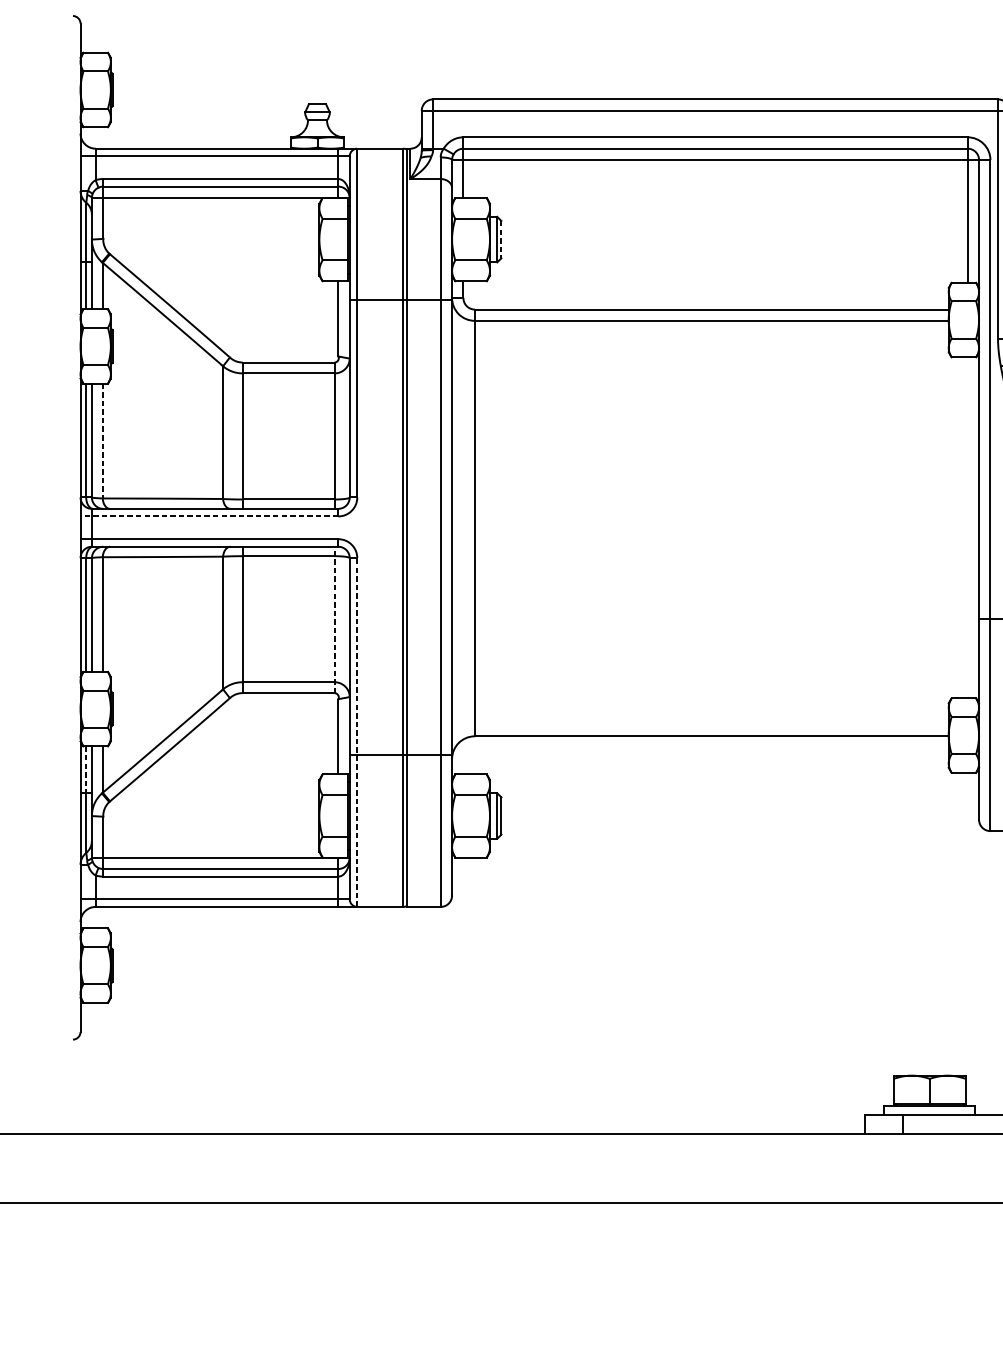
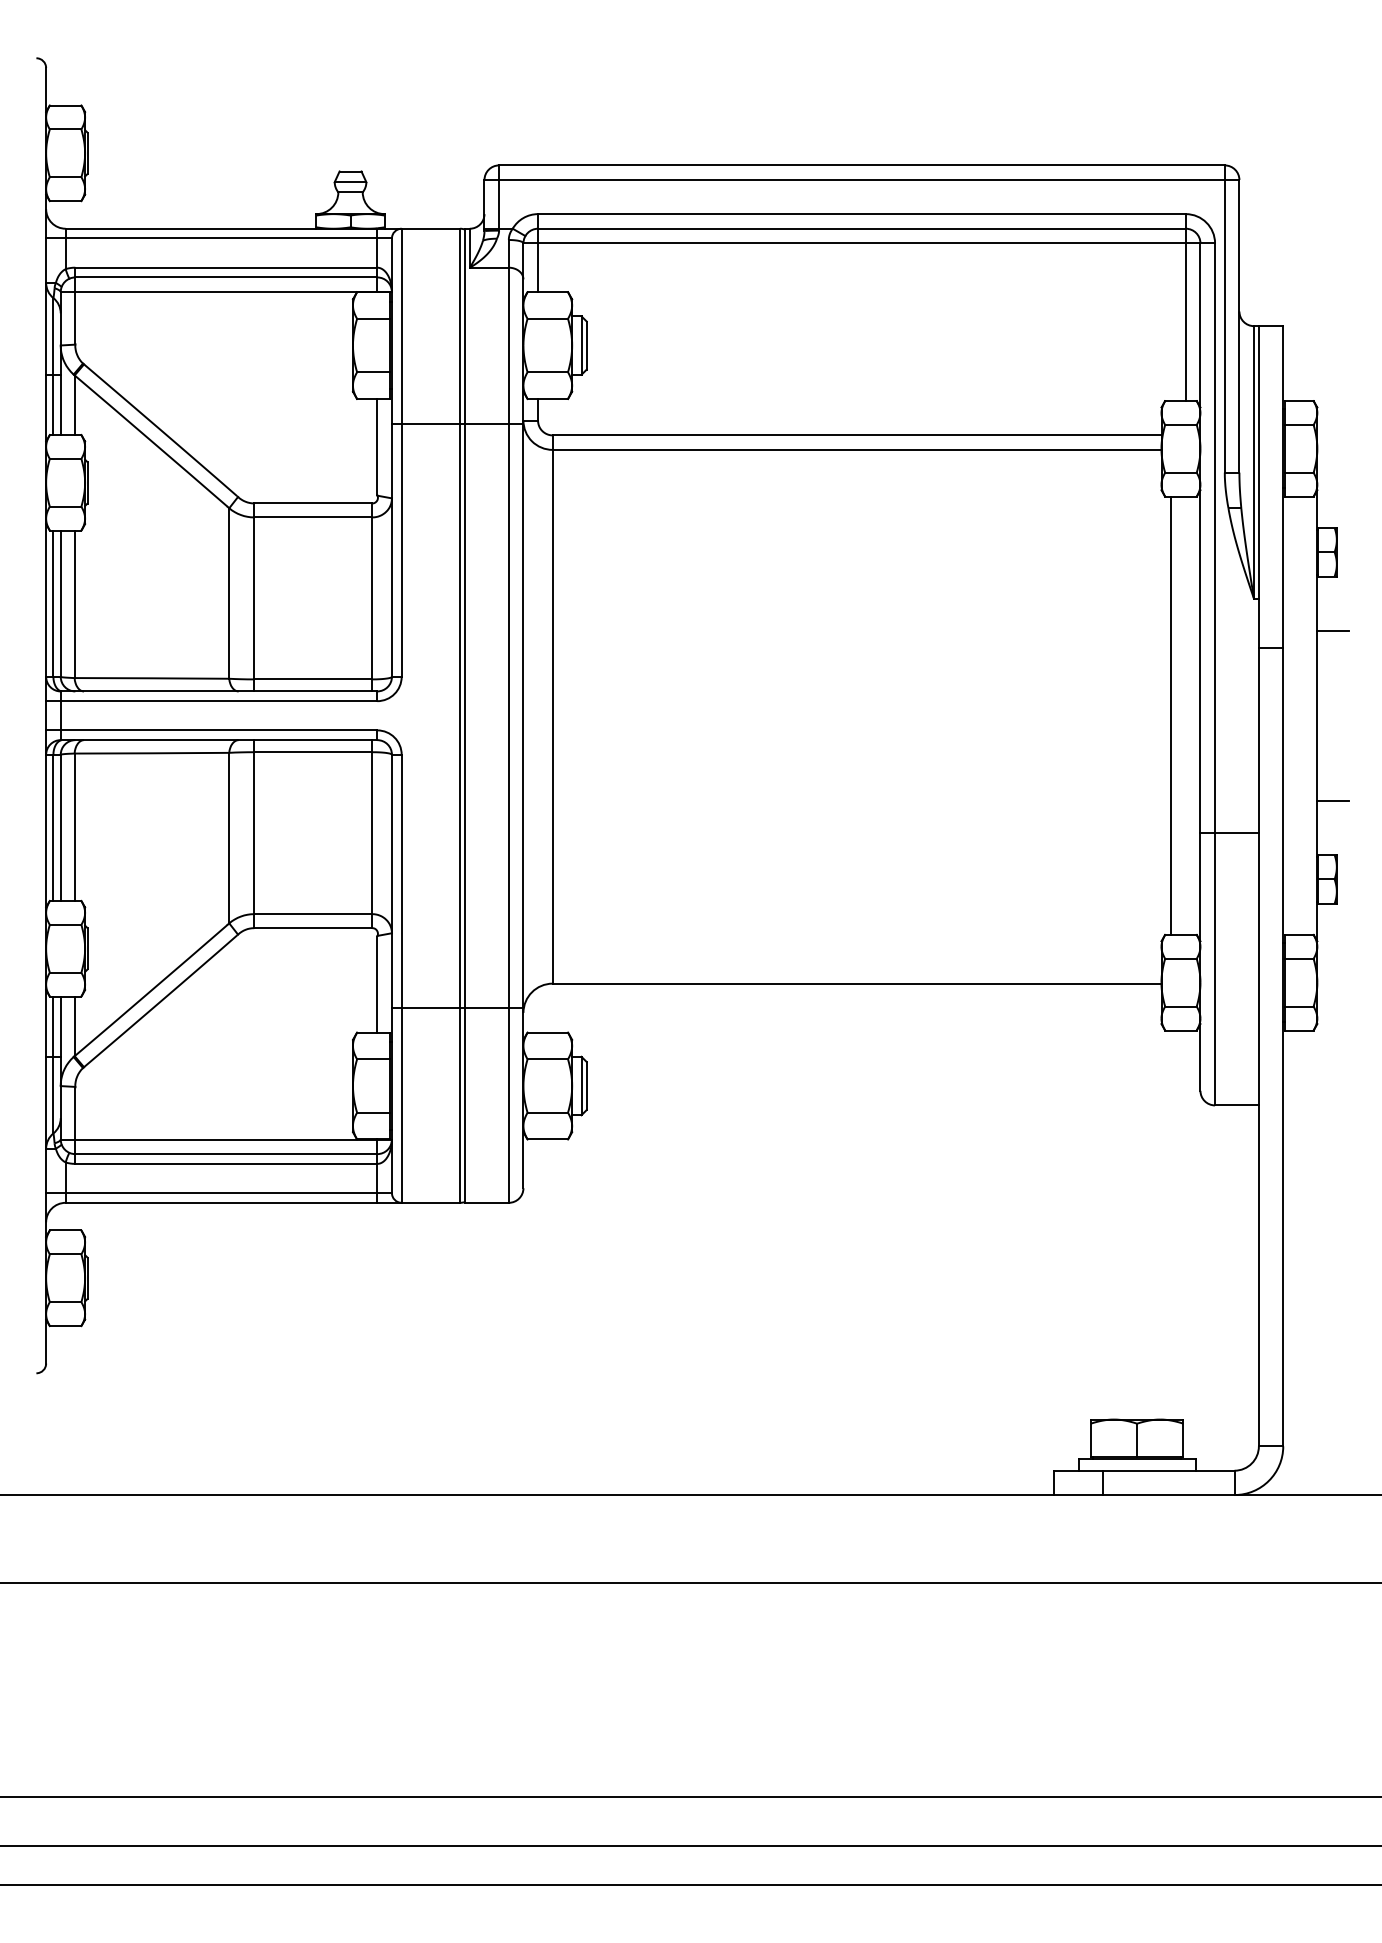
line: (501, 240) -> (586, 346), dashed -> solid
line: (102, 441) -> (74, 604), dashed -> solid
line: (209, 516) -> (211, 701), dashed -> solid
line: (956, 527) -> (1171, 715), added
line: (334, 619) -> (372, 833), dashed -> solid
line: (357, 732) -> (401, 978), dashed -> solid
line: (86, 770) -> (53, 1027), dashed -> solid

